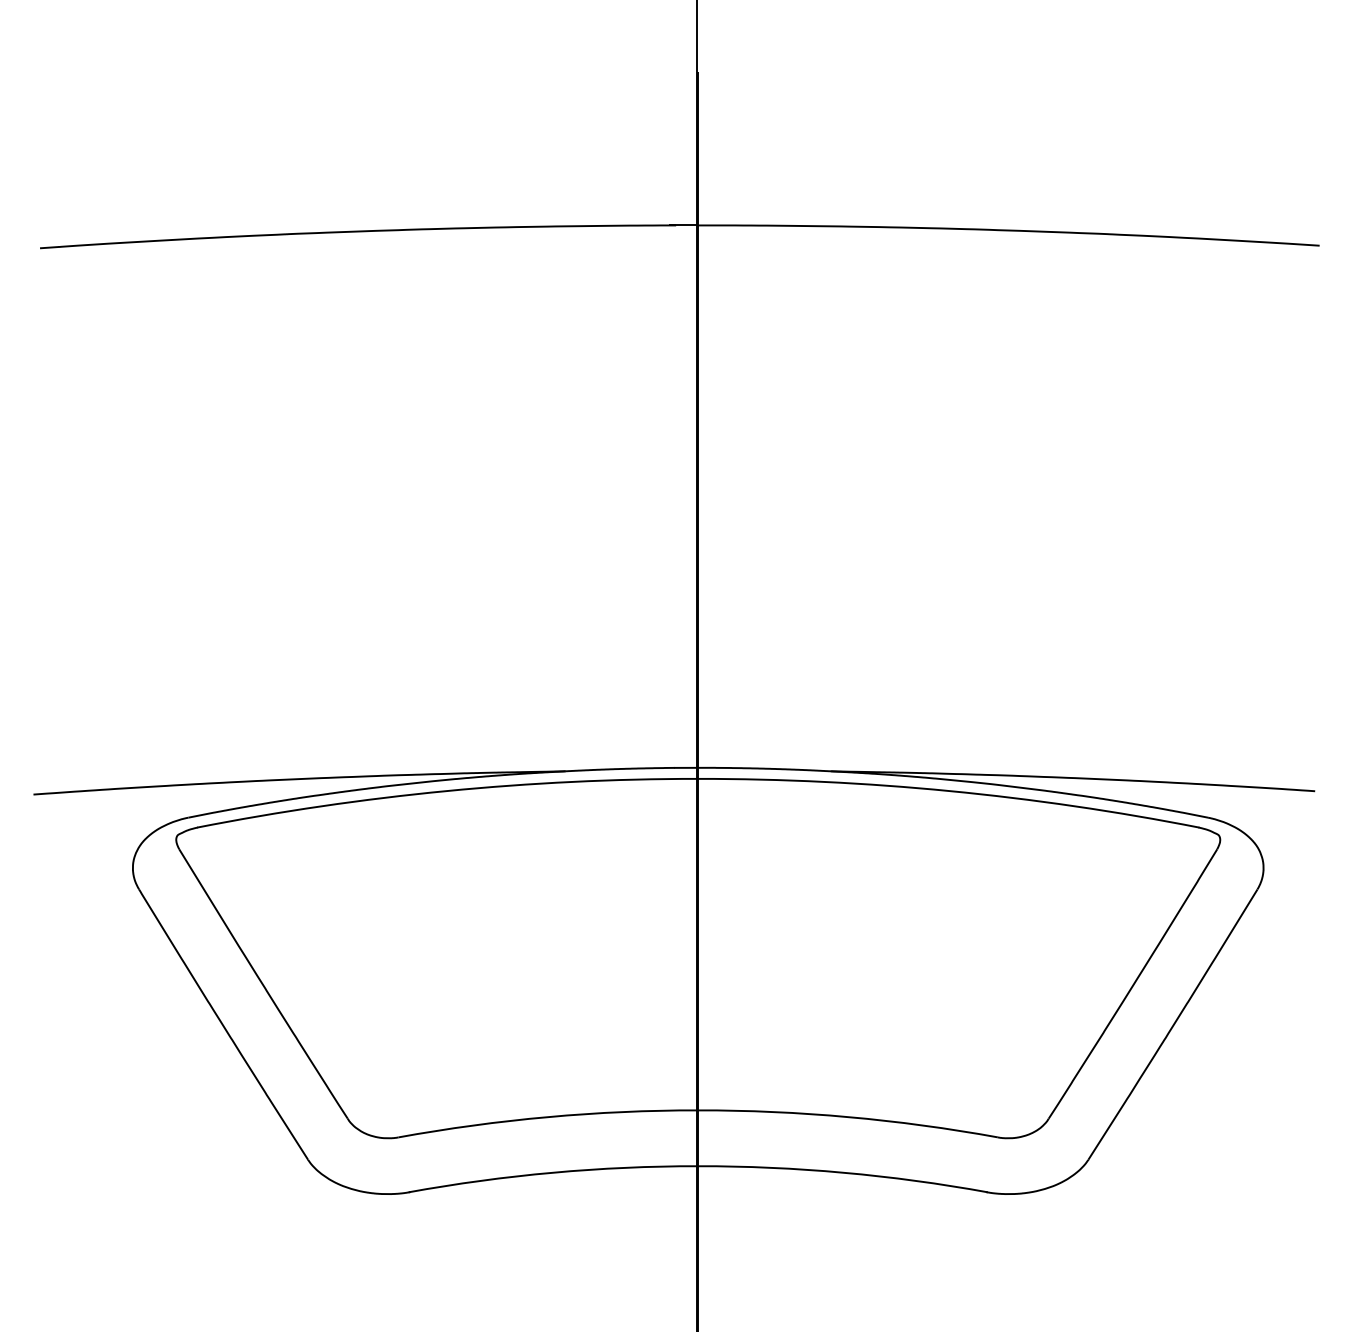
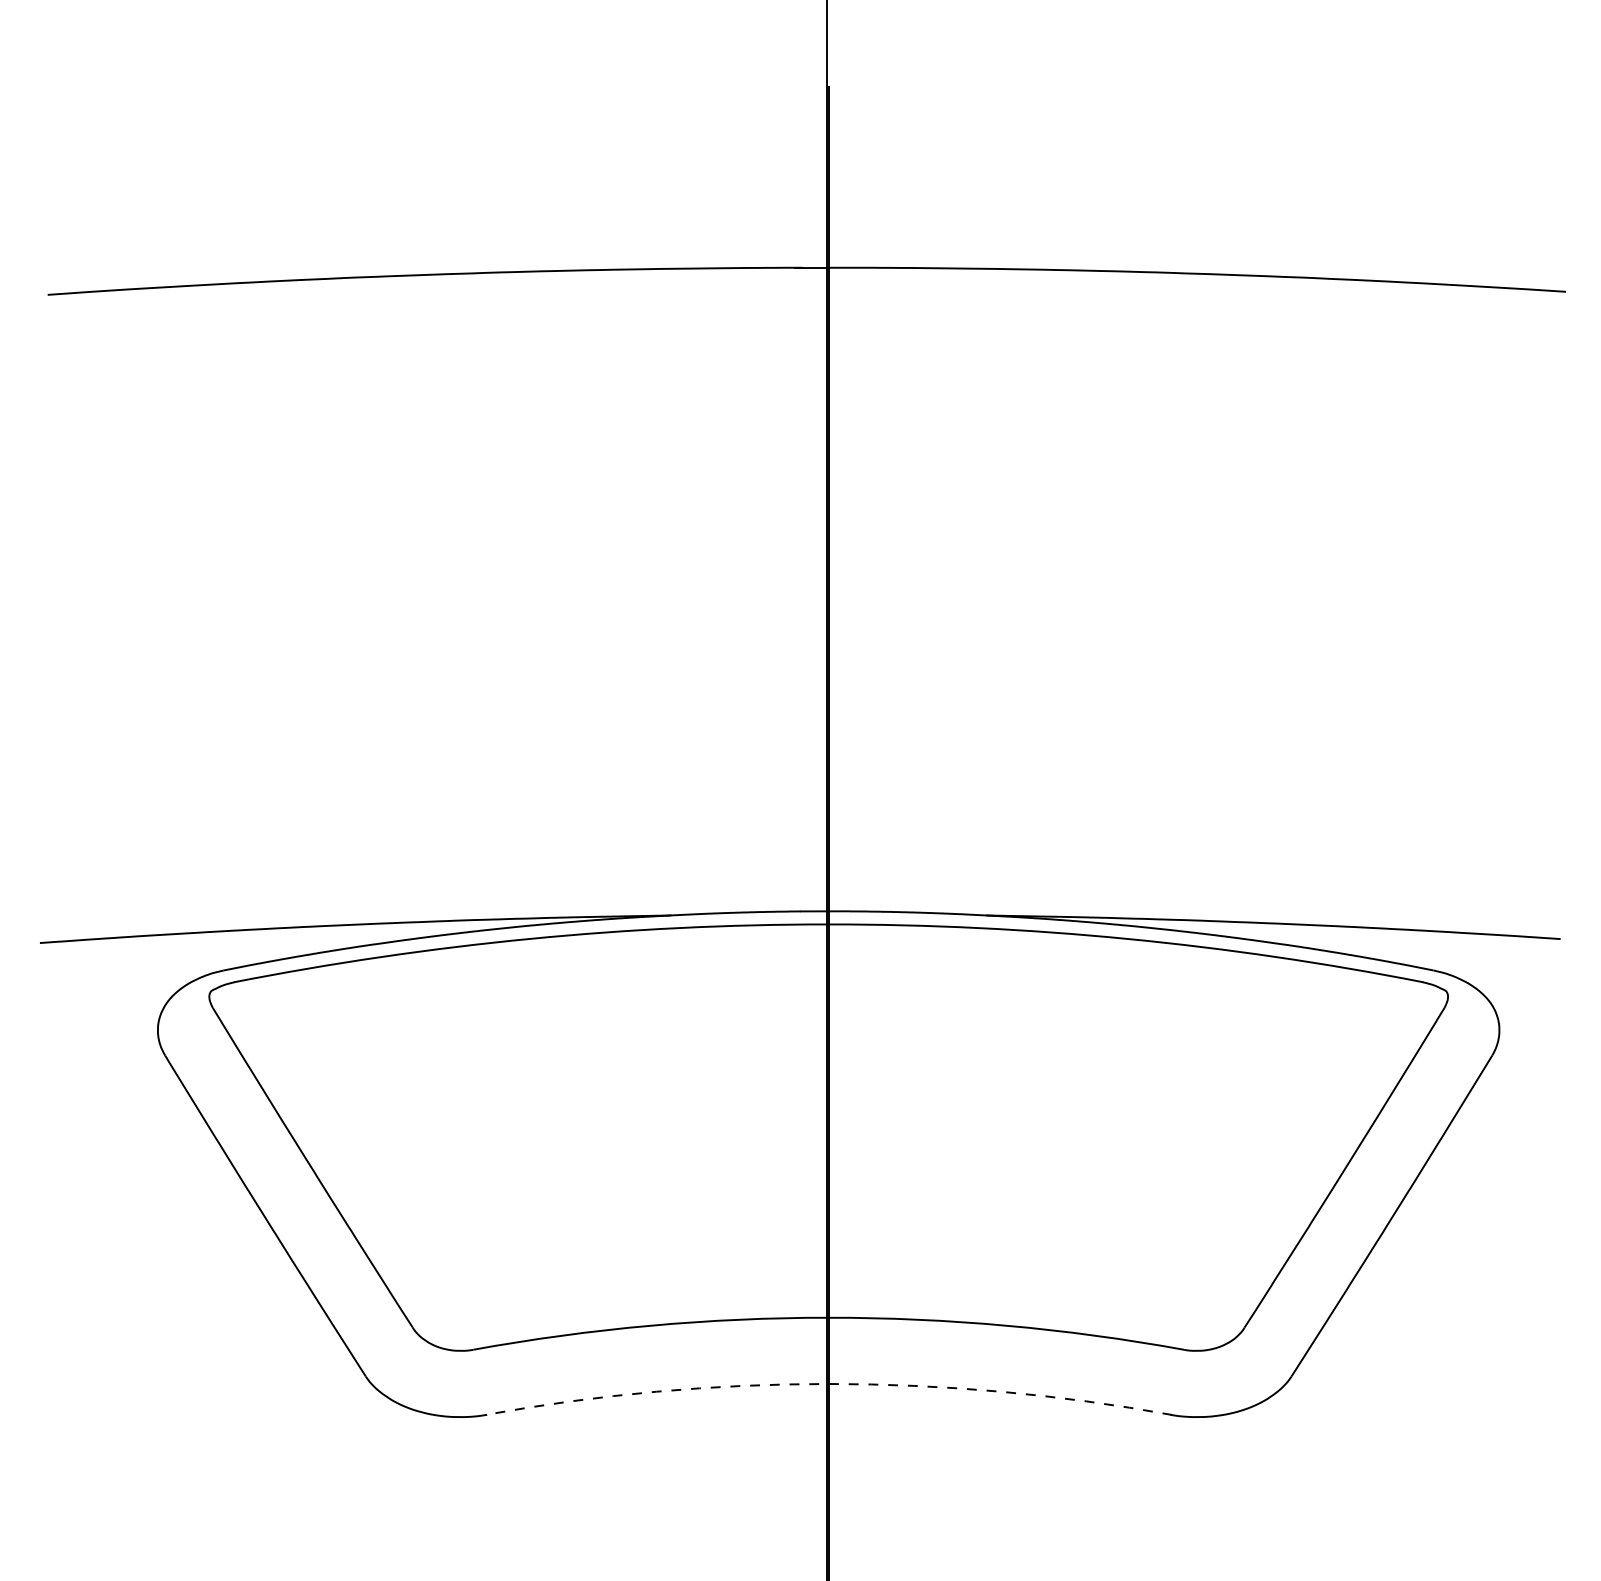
arc: (698, 1165) -> (828, 1383), solid -> dashed

